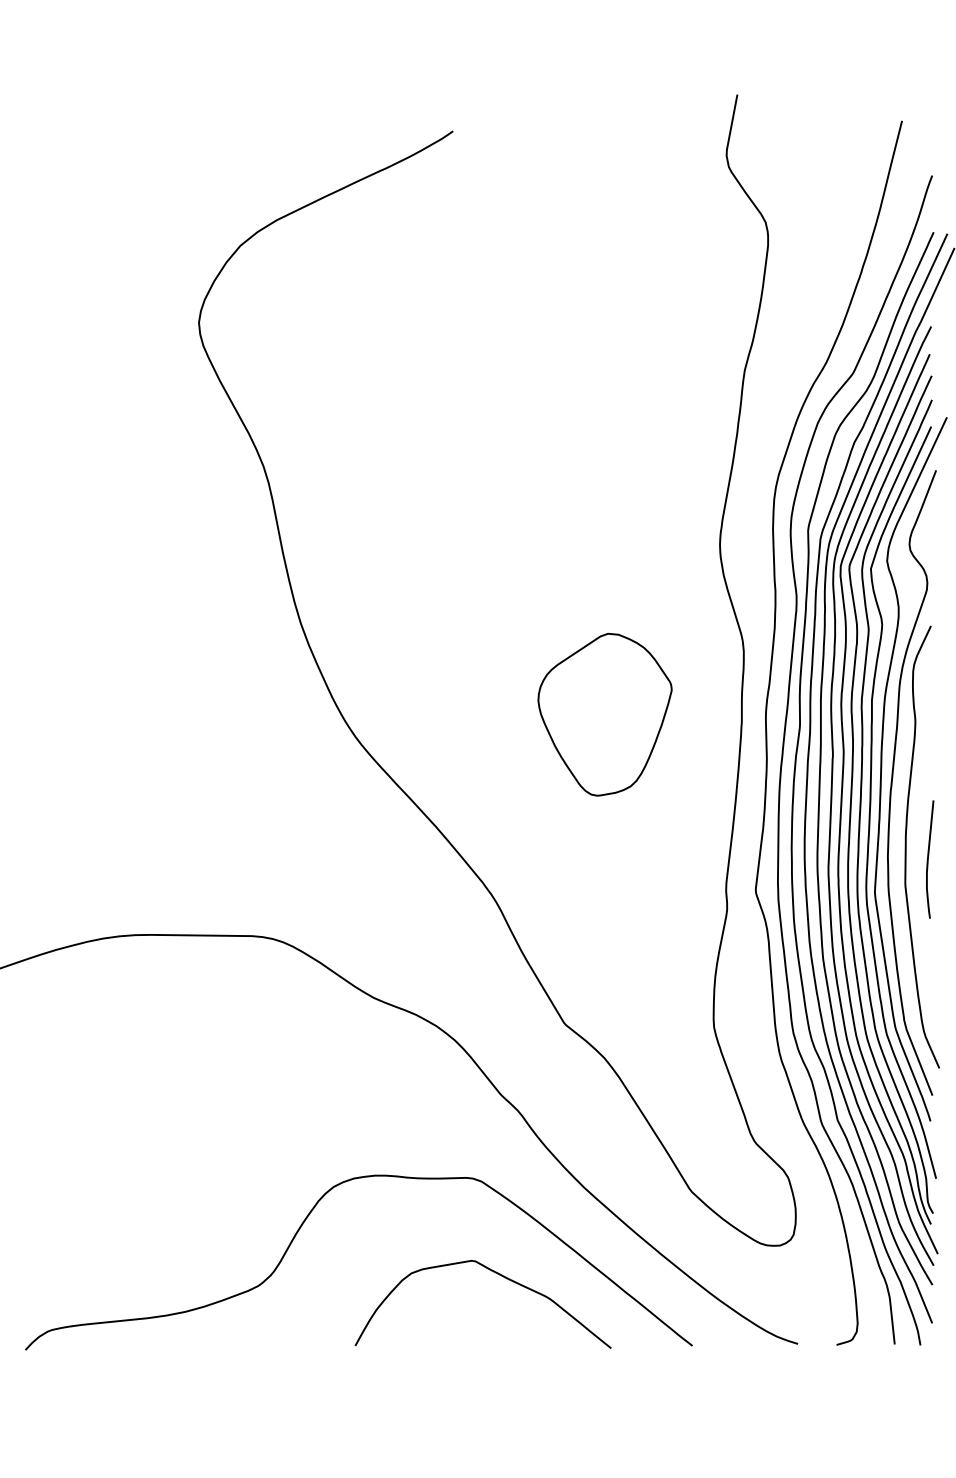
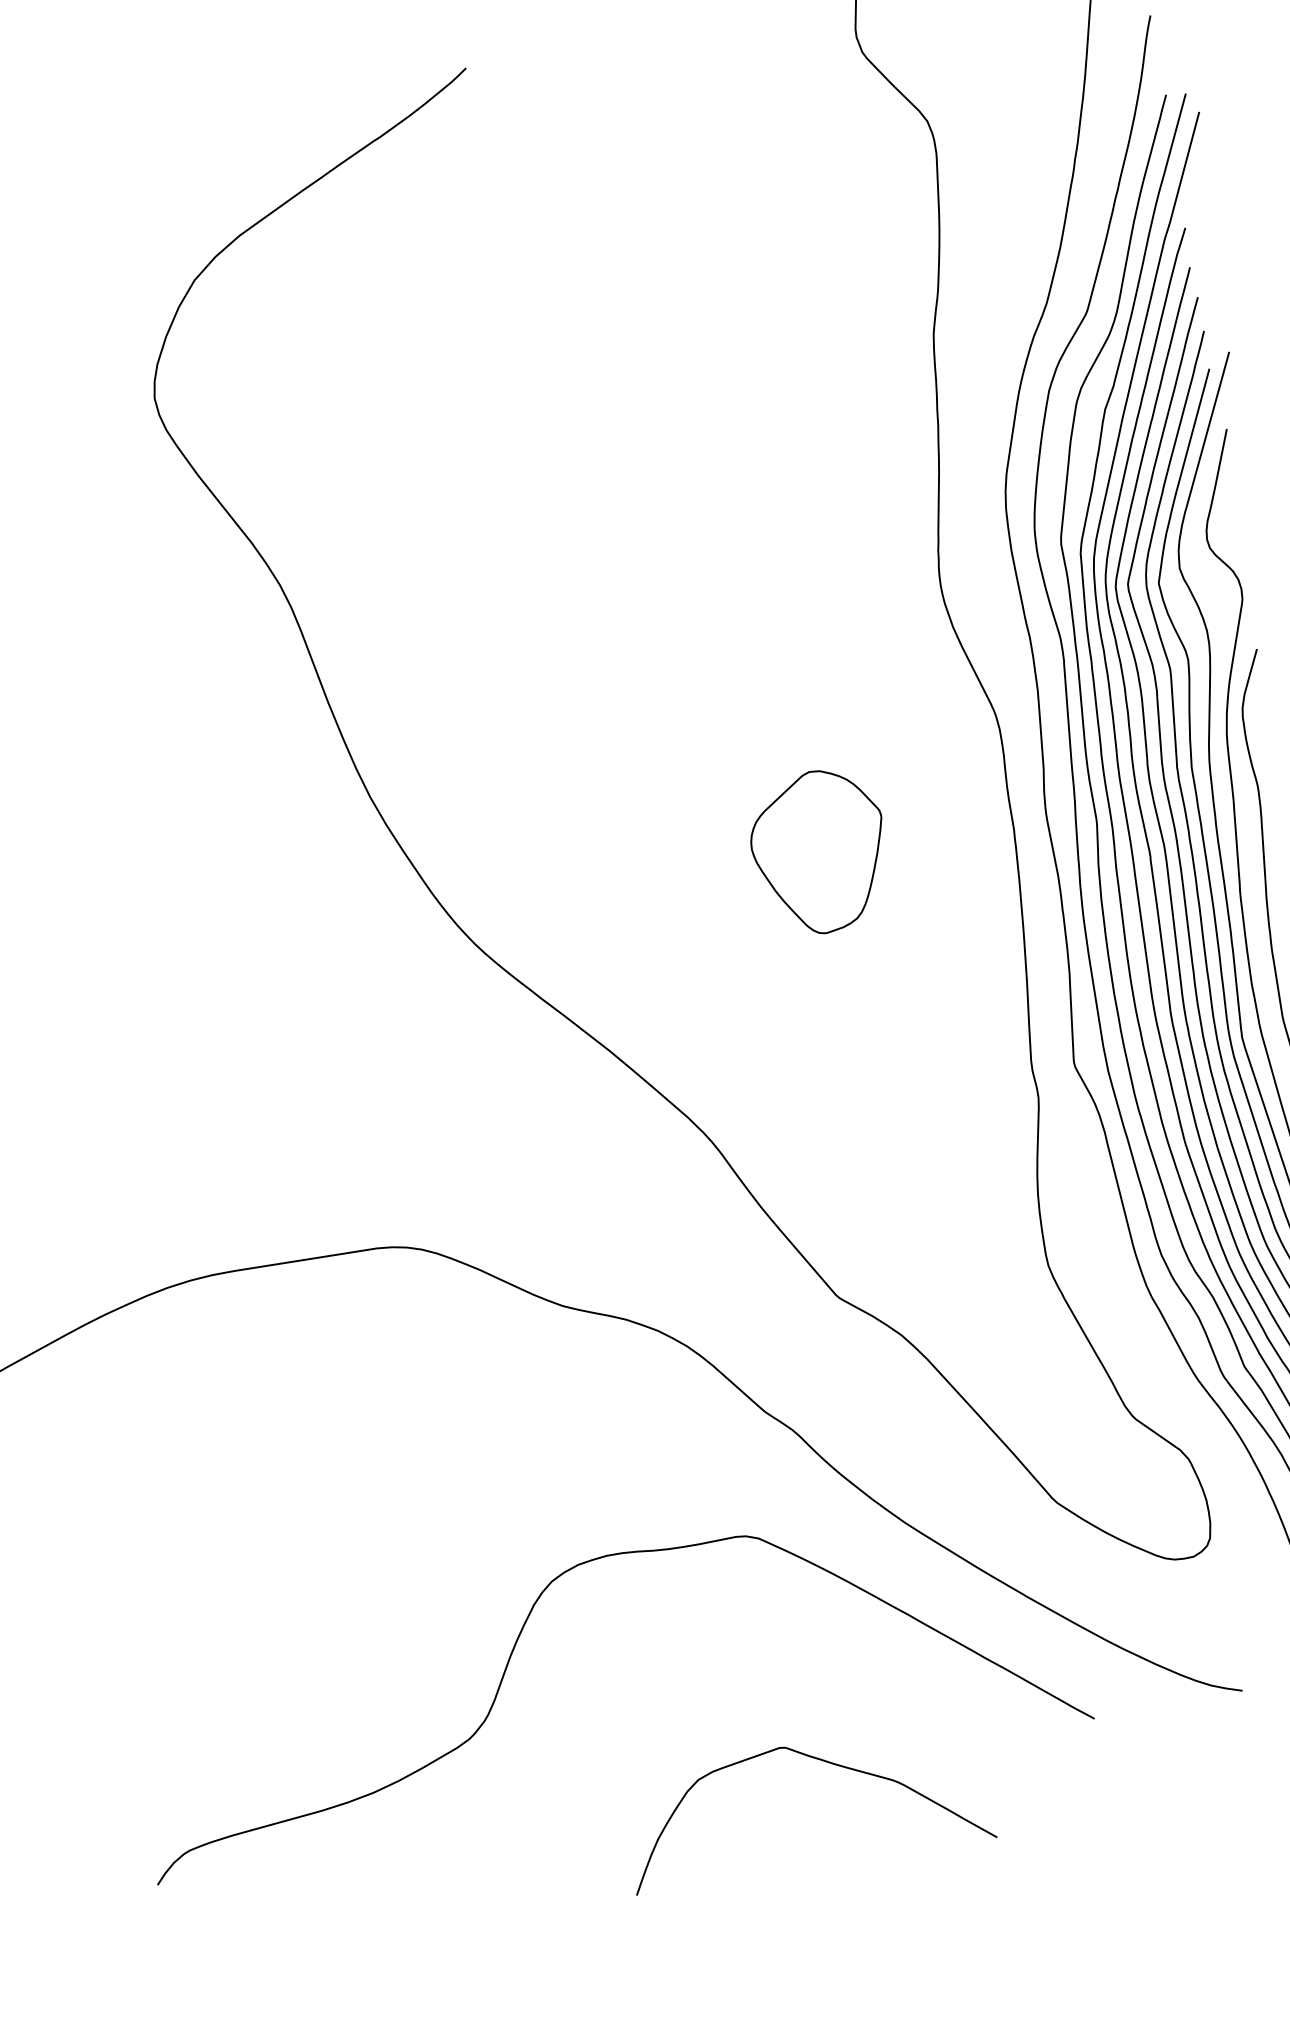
part: (604, 714) -> (819, 852), size x0.7
curve: (497, 1274) -> (819, 1760), moved

